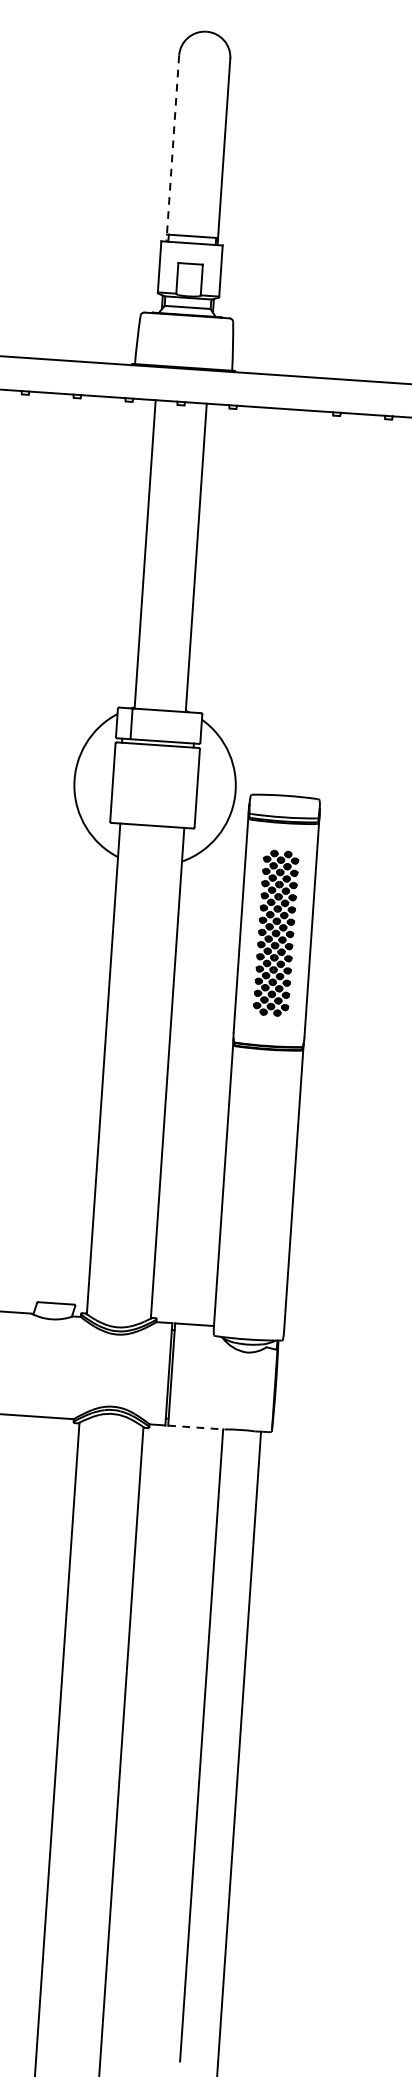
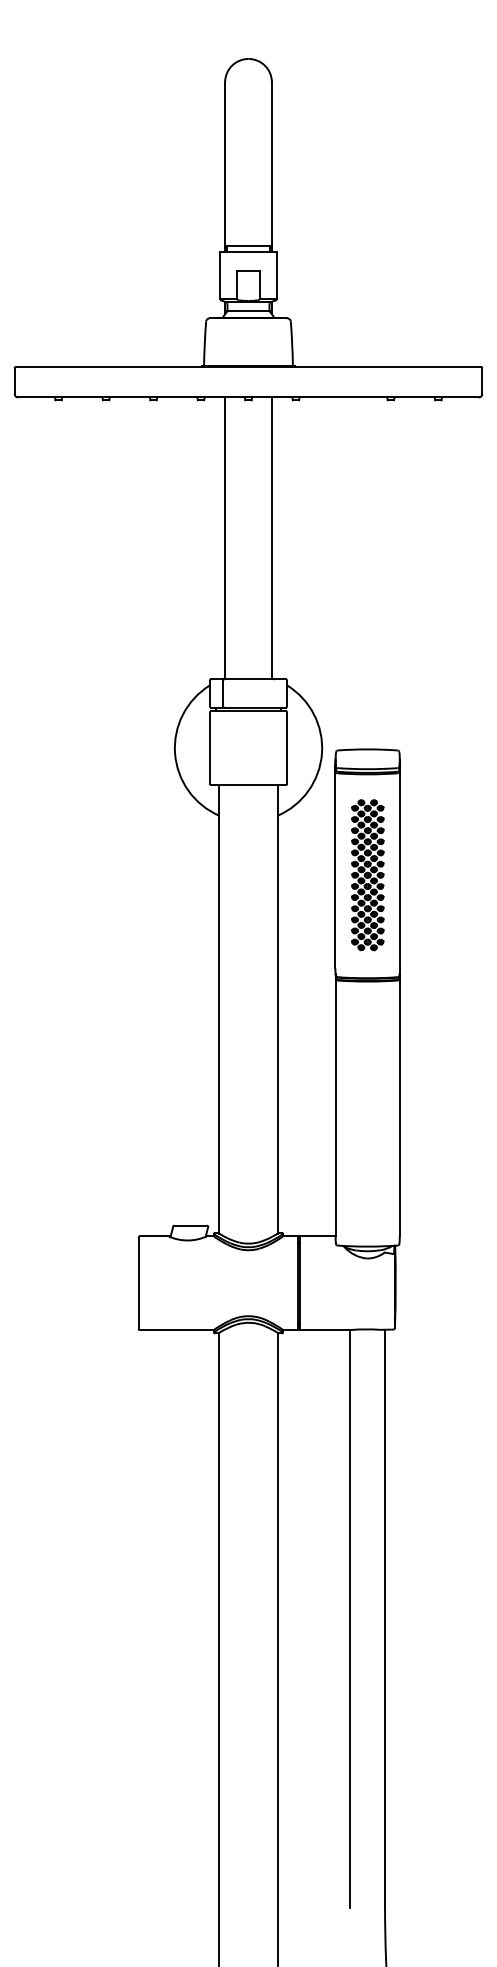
line: (173, 148) -> (225, 167), dashed -> solid
line: (195, 1427) -> (325, 1329), dashed -> solid

